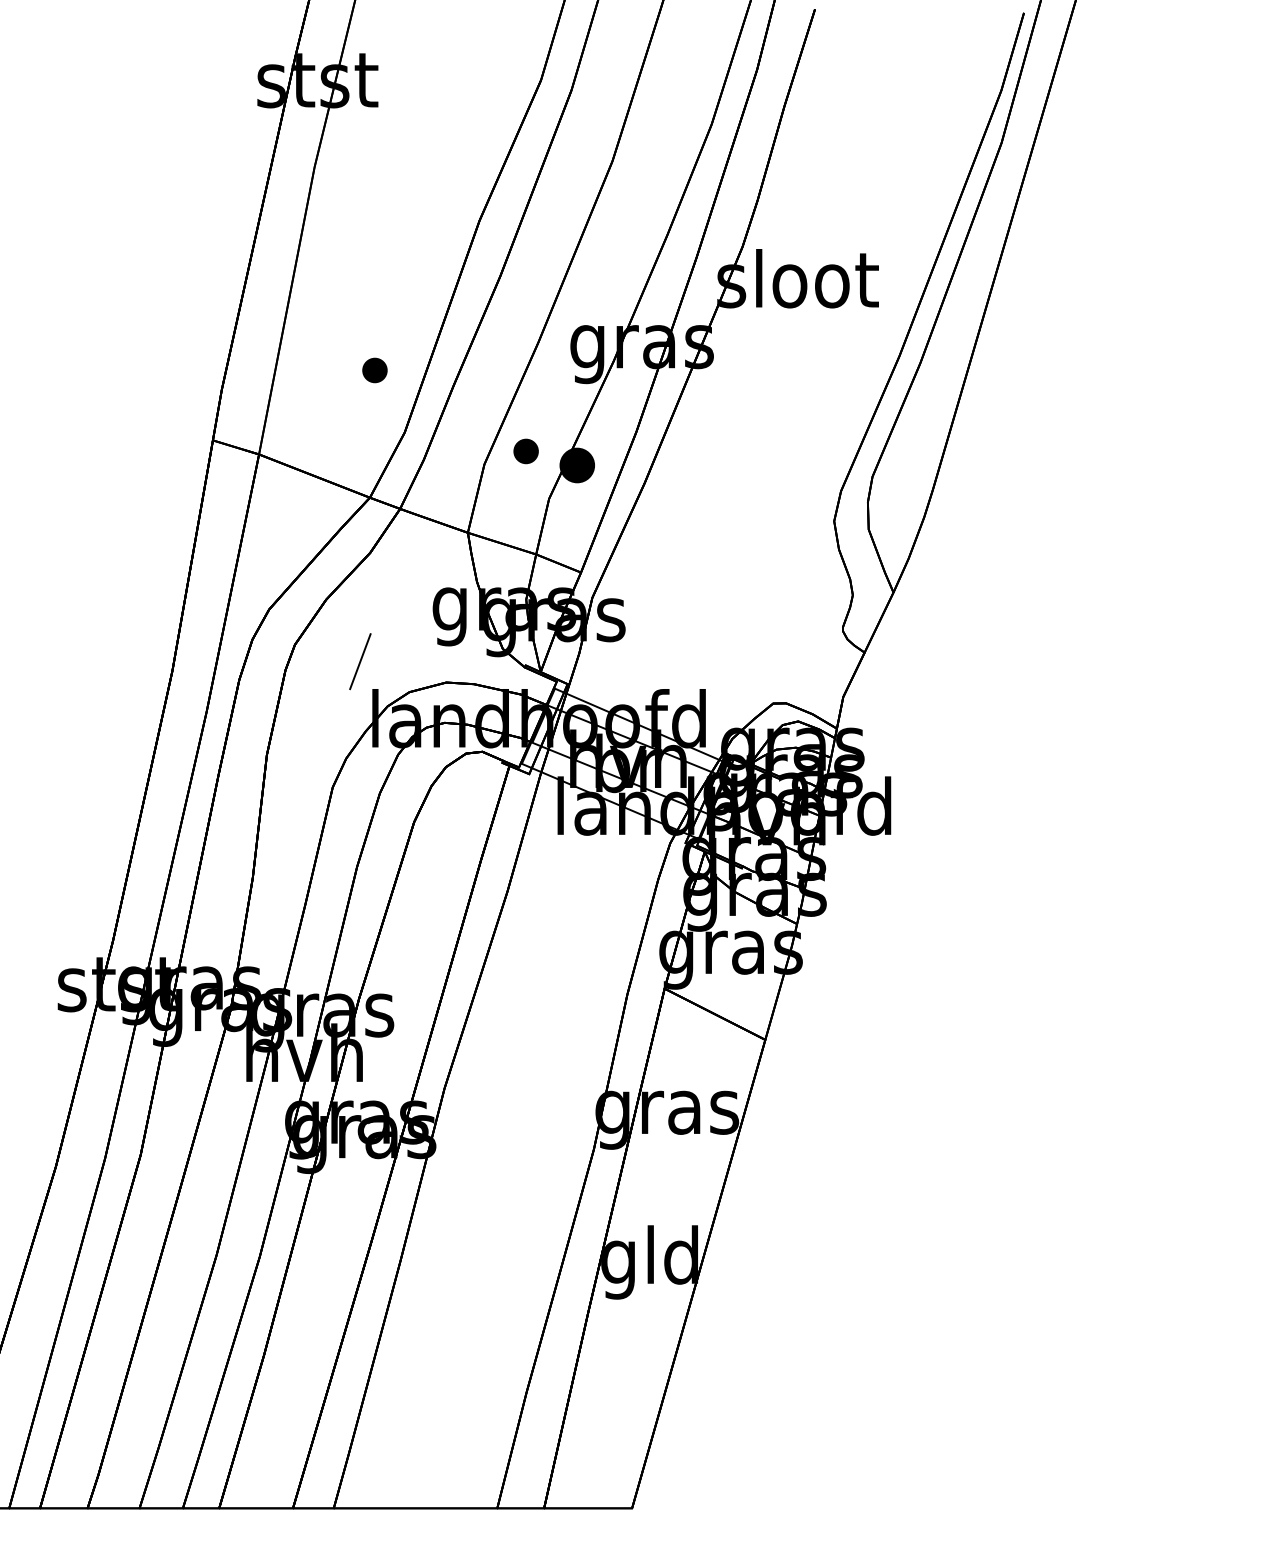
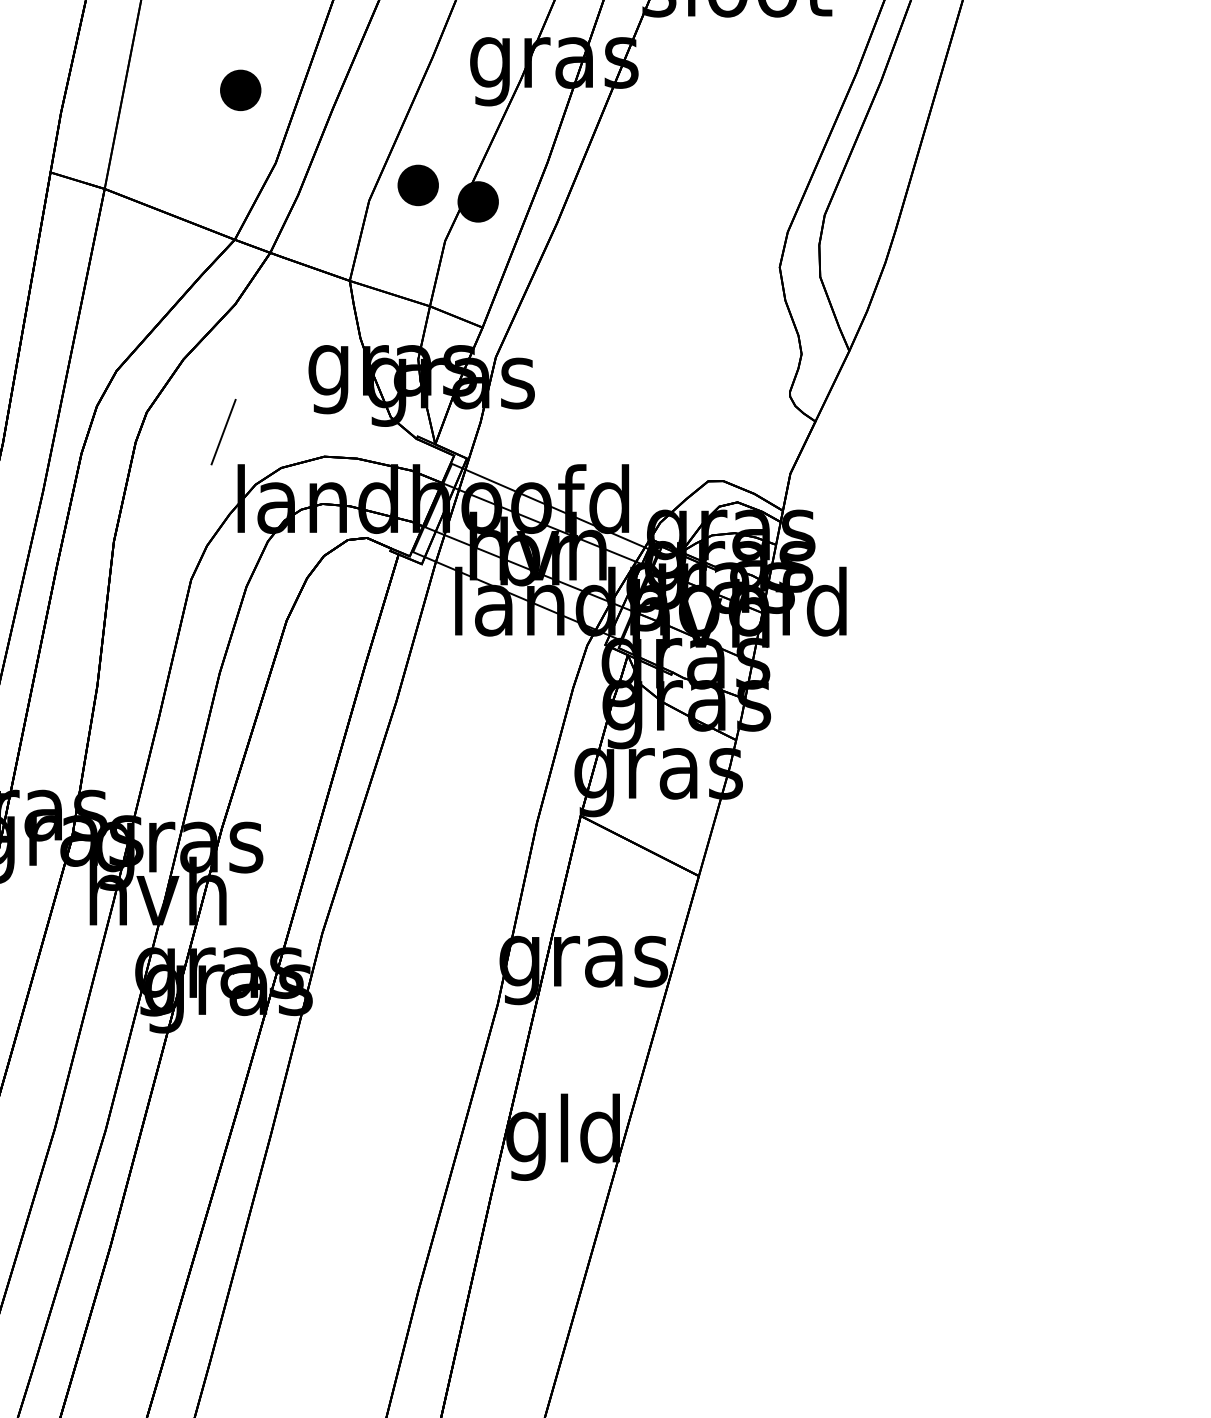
part: (374, 370) -> (240, 90), size x1.43
part: (525, 451) -> (417, 185), size x1.43

